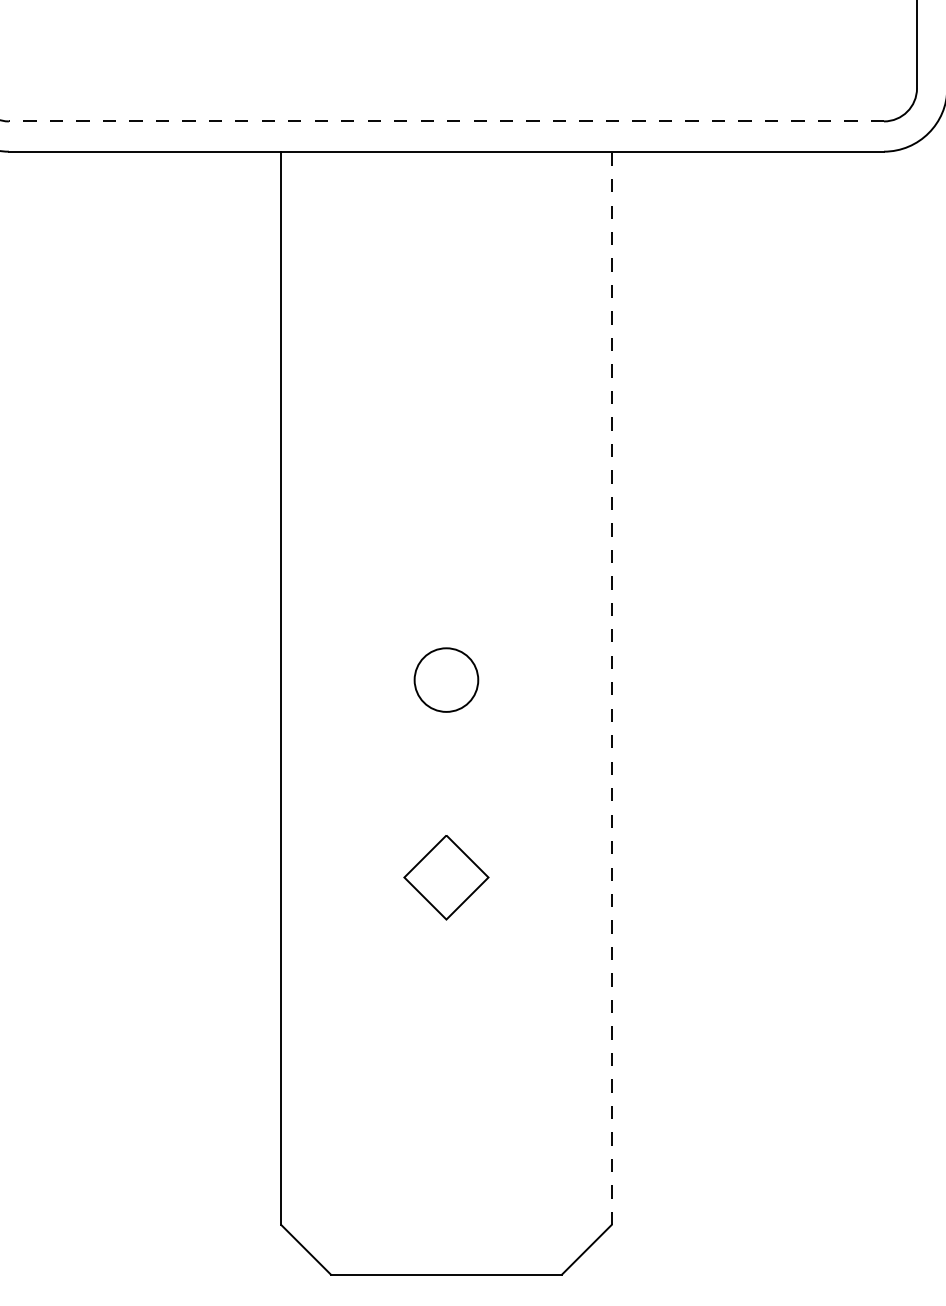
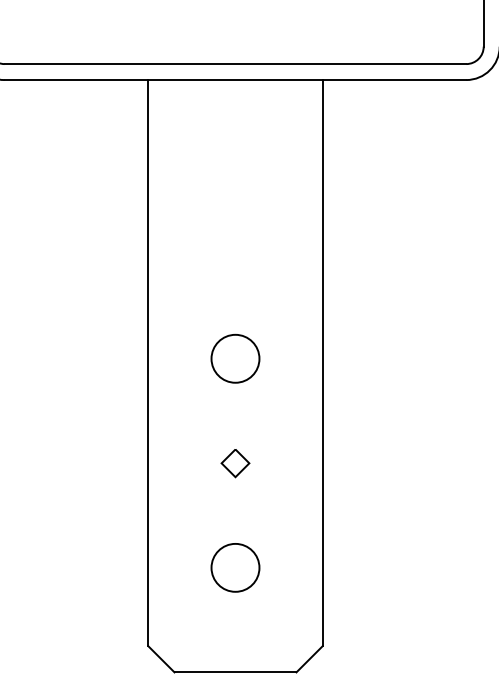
line: (446, 122) -> (235, 64), dashed -> solid
circle: (446, 679) -> (235, 358), size x1.43
line: (611, 687) -> (322, 362), dashed -> solid
part: (446, 878) -> (235, 463), size x0.62
circle: (446, 1075) -> (235, 567), added

